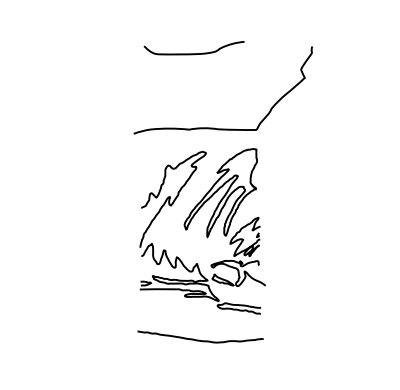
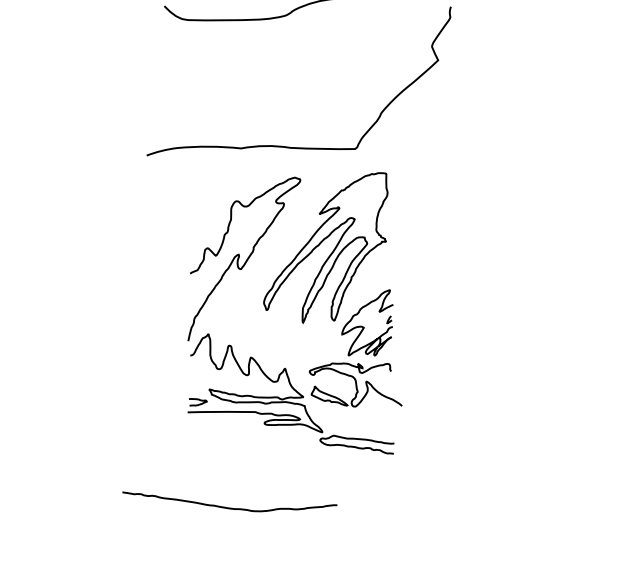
part: (202, 231) -> (294, 313), moved
curve: (199, 339) -> (228, 506), moved

